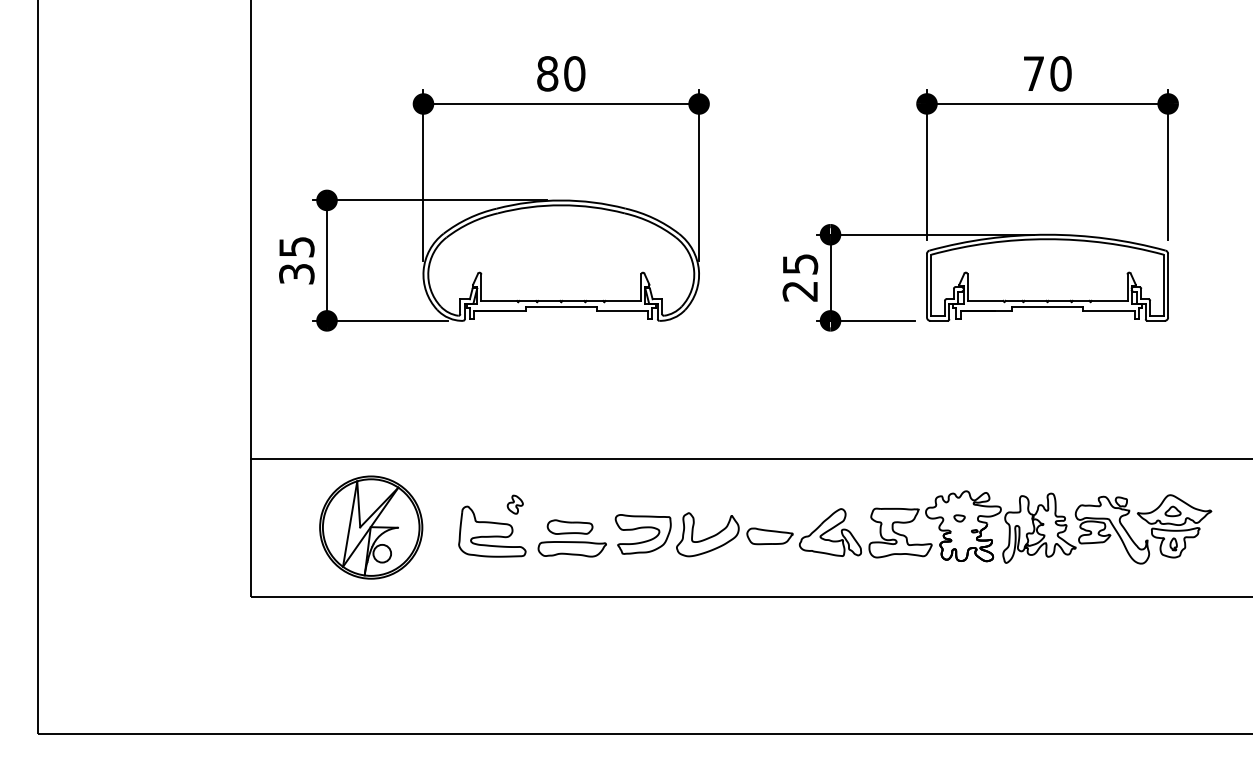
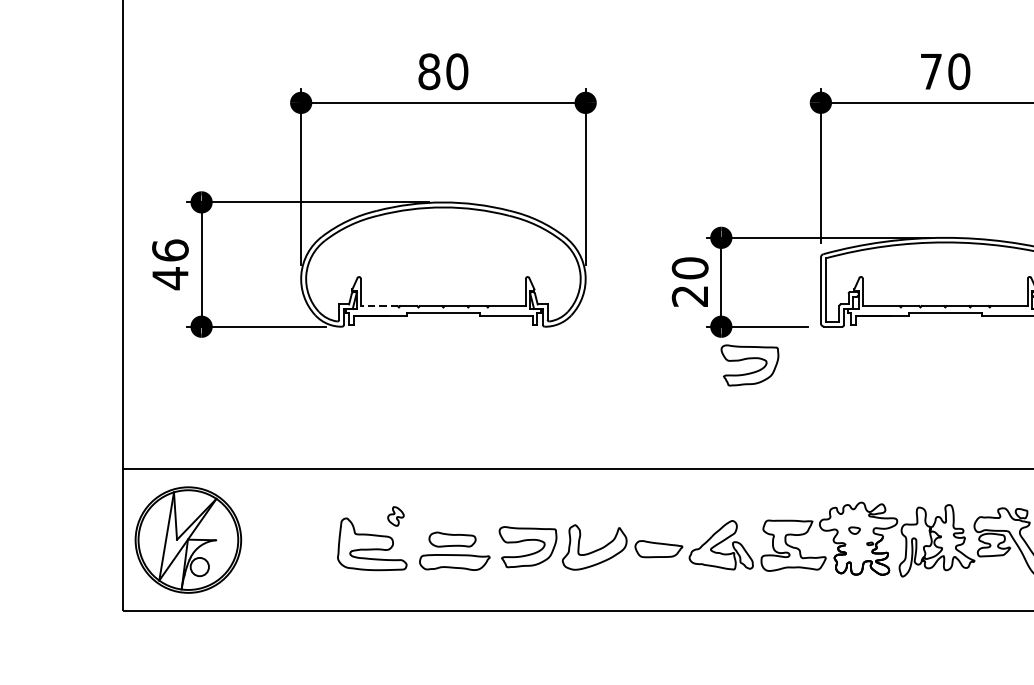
text: (296, 260) -> (170, 264), 35 -> 46
text: (800, 263) -> (690, 267), 25 -> 20
line: (499, 300) -> (379, 305), solid -> dashed
part: (857, 358) -> (749, 365), added
part: (371, 527) -> (188, 540), moved

